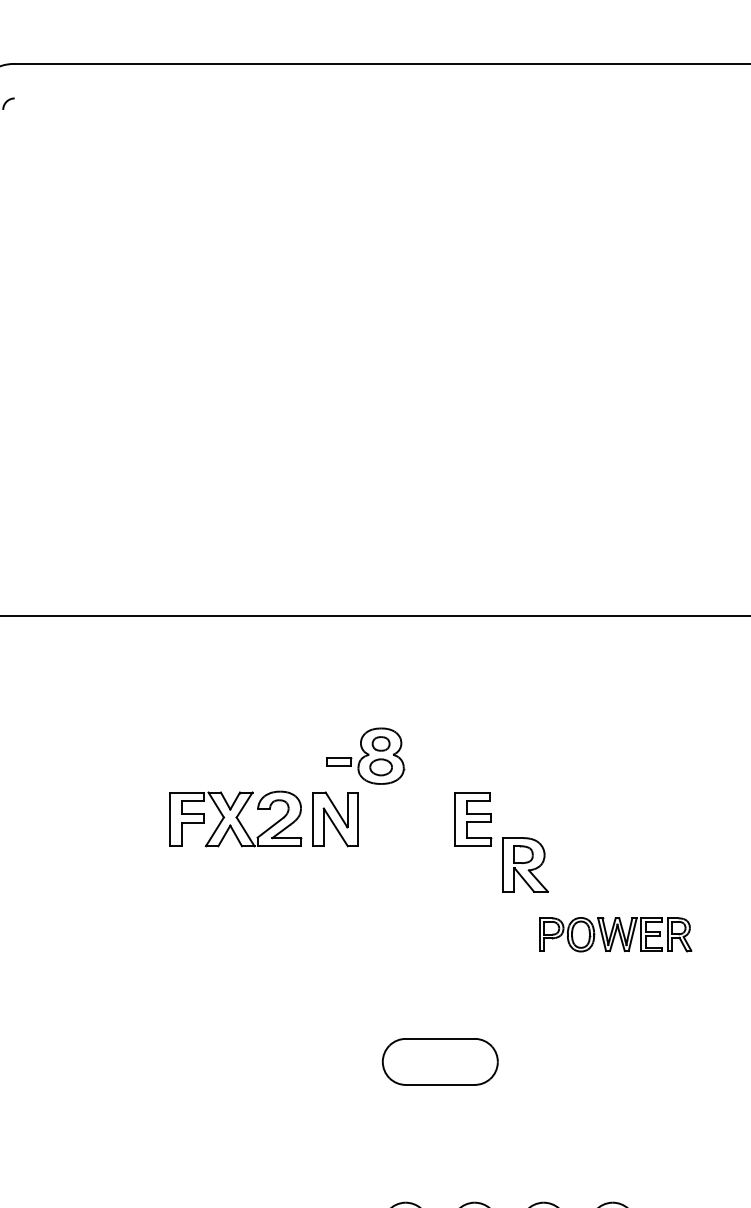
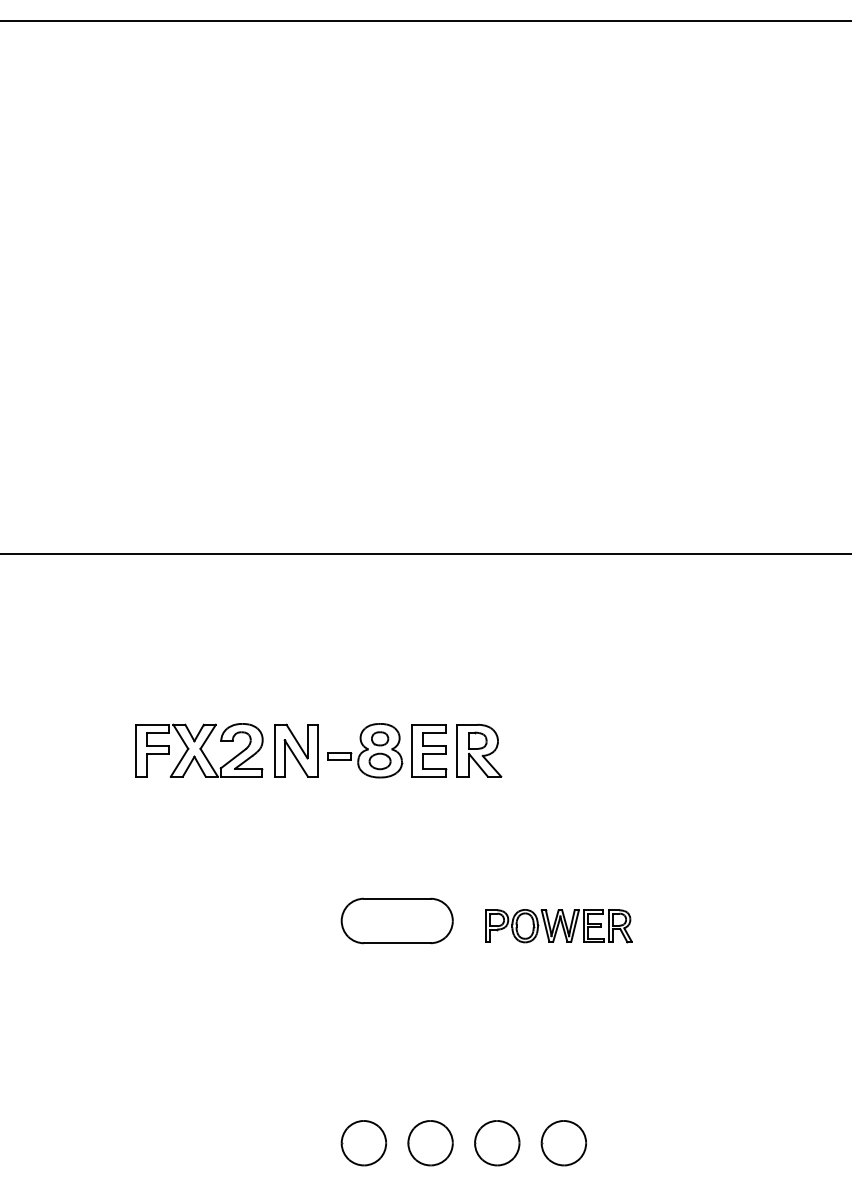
part: (366, 755) -> (365, 750), moved
part: (525, 864) -> (479, 750), moved
part: (615, 935) -> (558, 926), moved
part: (439, 1061) -> (396, 920), moved

